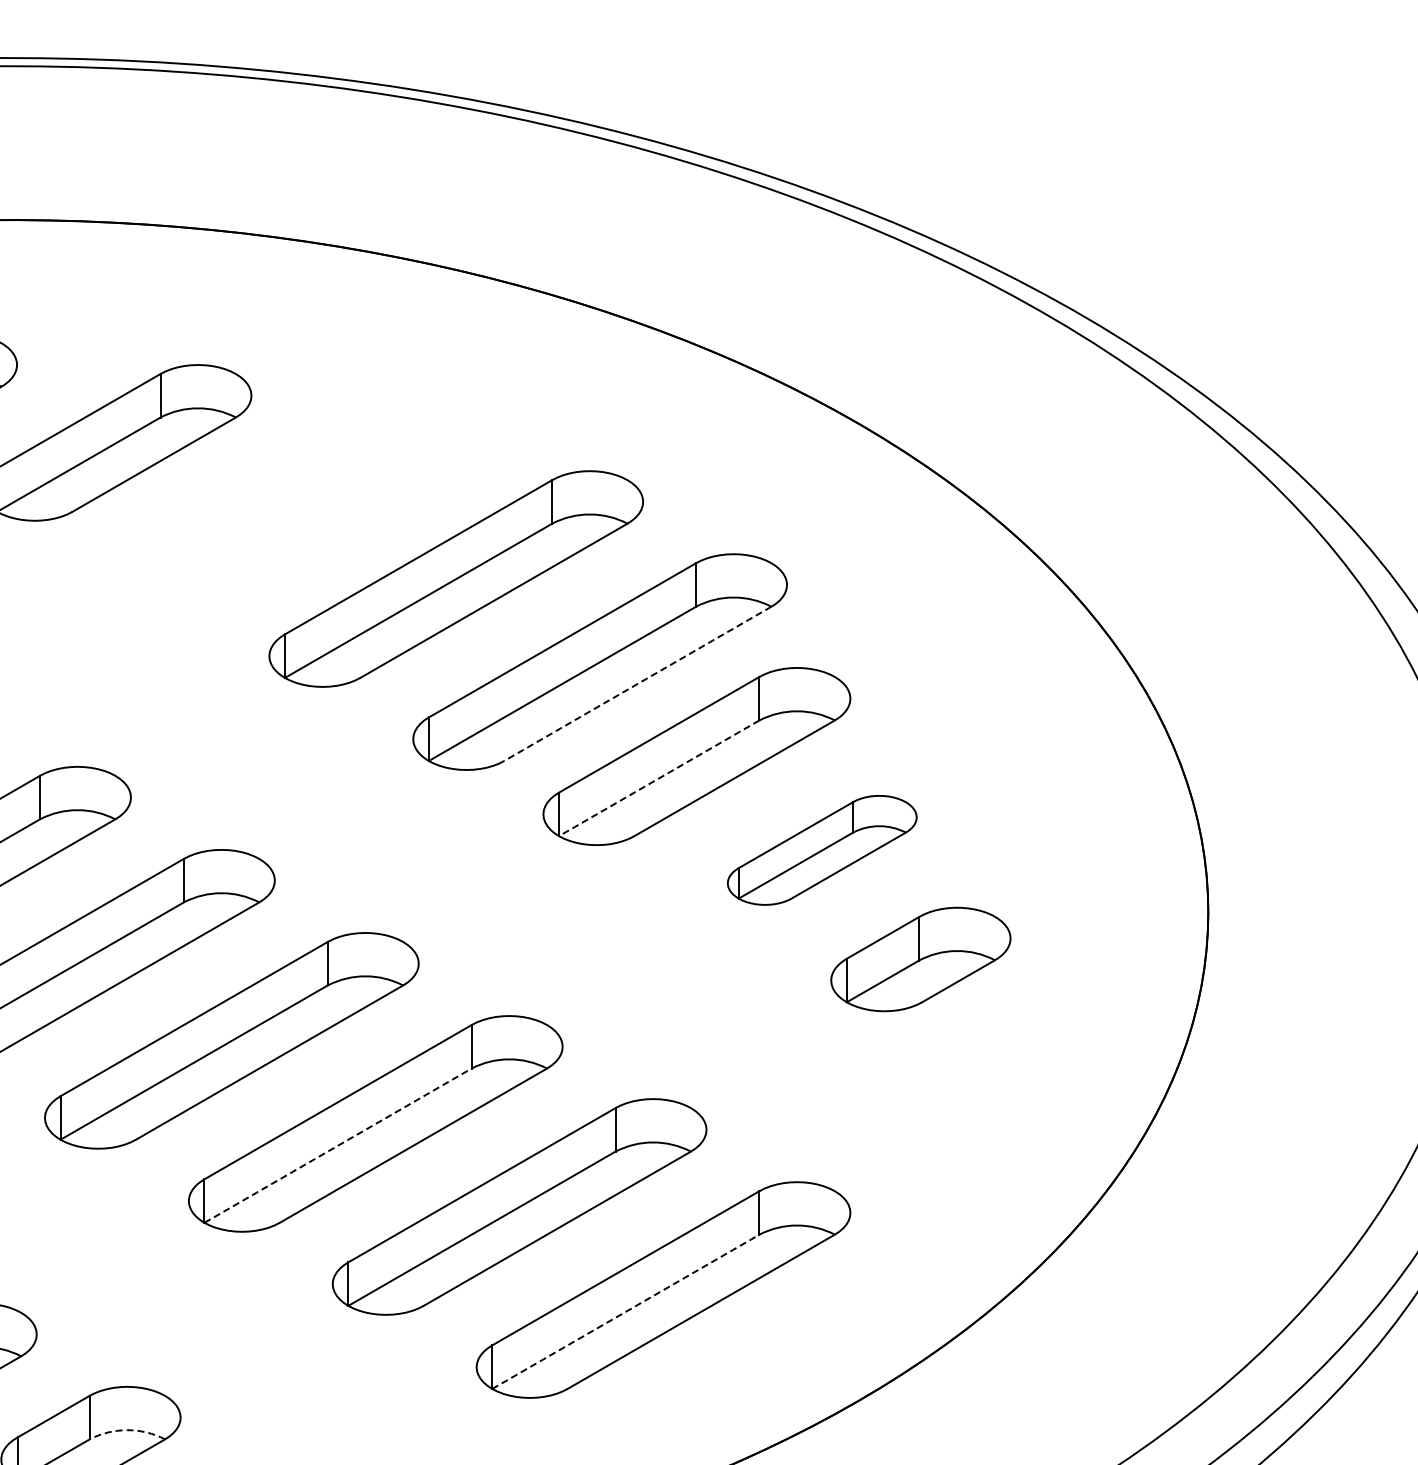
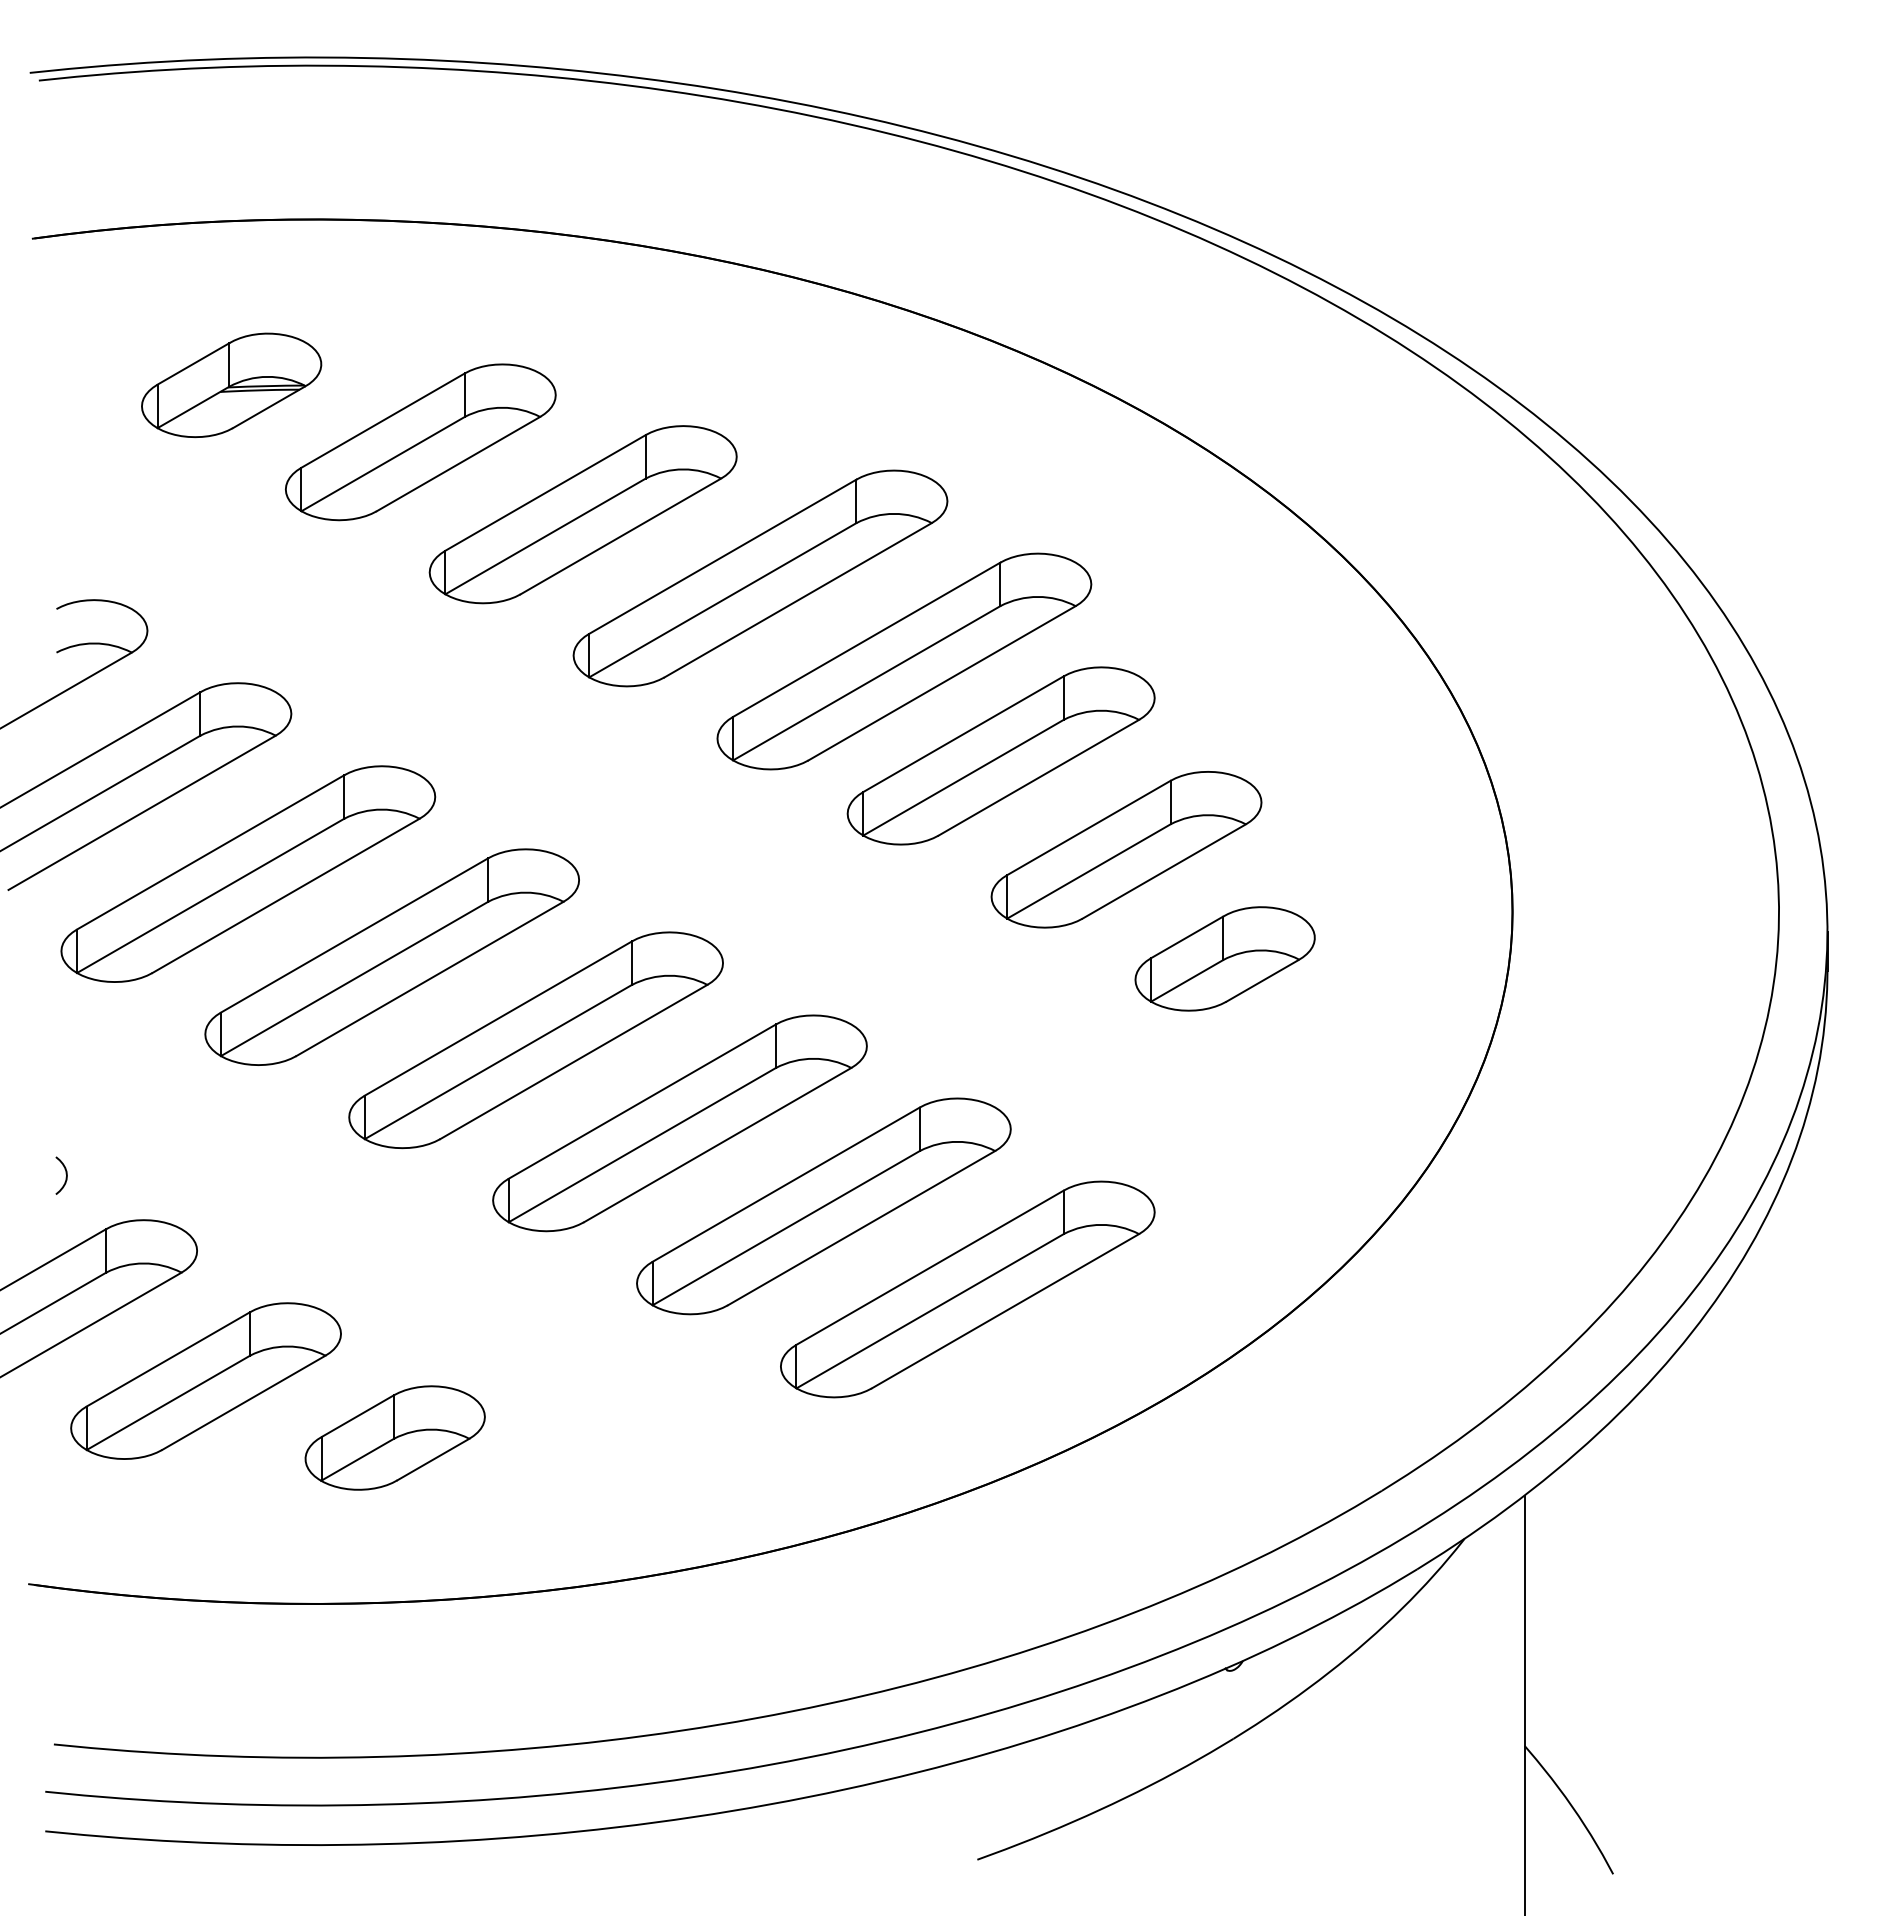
part: (278, 515) -> (582, 514), added
line: (637, 684) -> (941, 683), dashed -> solid
line: (659, 778) -> (963, 777), dashed -> solid
part: (822, 850) -> (1126, 849), size x1.43
line: (338, 1145) -> (642, 1144), dashed -> solid
line: (626, 1312) -> (930, 1311), dashed -> solid
arc: (127, 1430) -> (431, 1429), dashed -> solid

